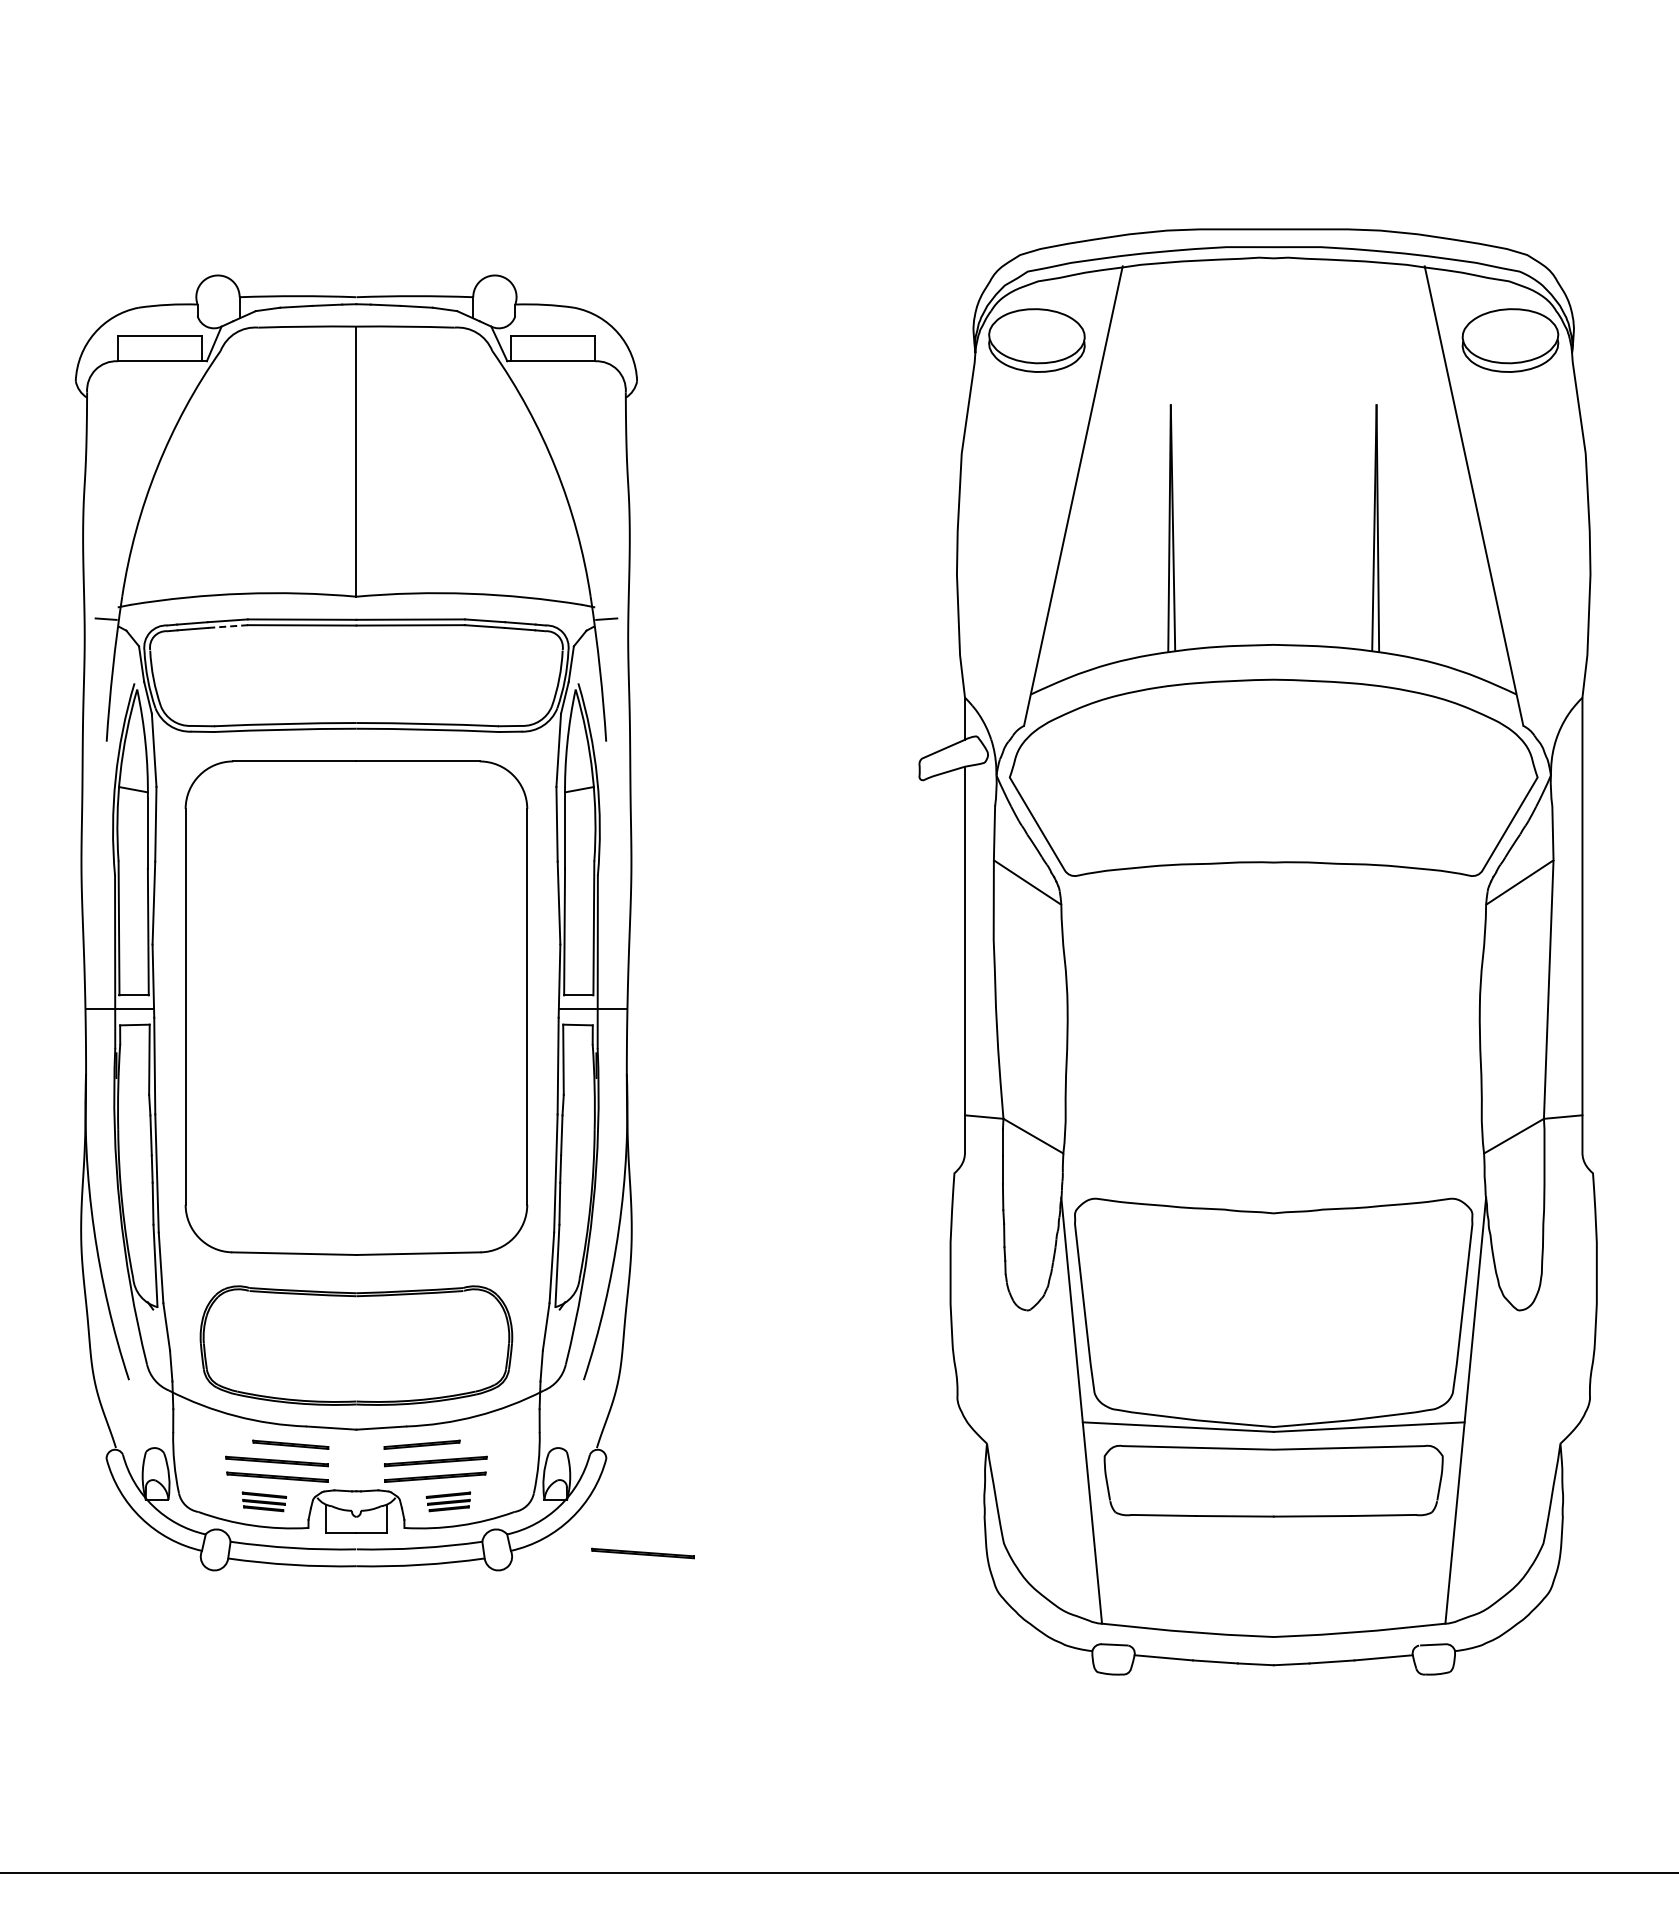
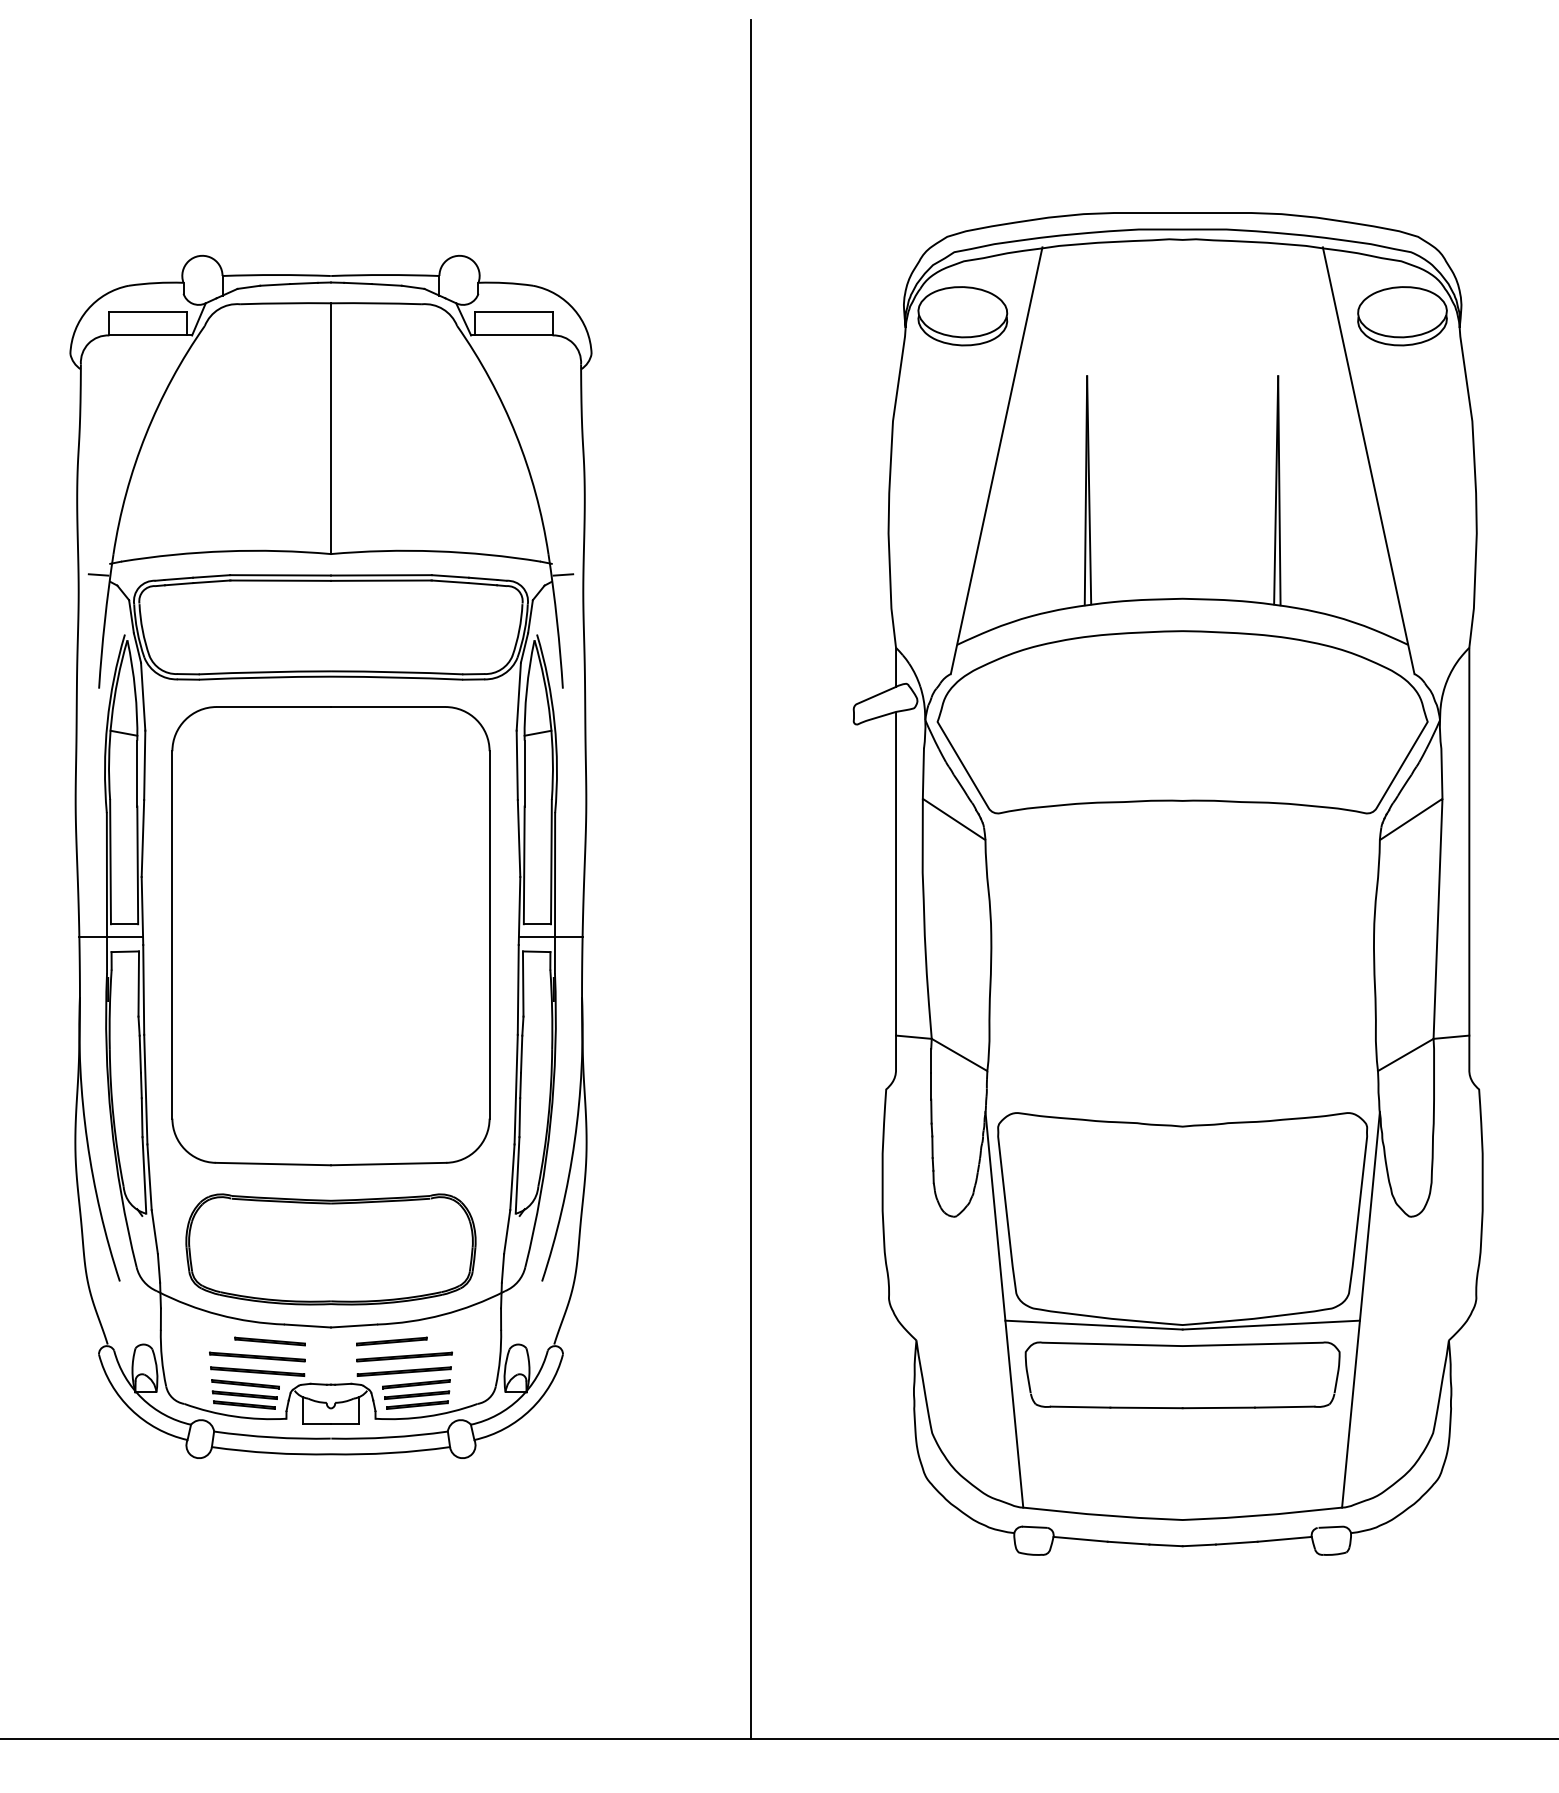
line: (228, 626) -> (212, 581), dashed -> solid
line: (808, 947) -> (750, 879), added
part: (264, 1501) -> (245, 1394), size x1.67
part: (448, 1501) -> (416, 1394), size x1.67
part: (642, 1553) -> (596, 1442), removed

